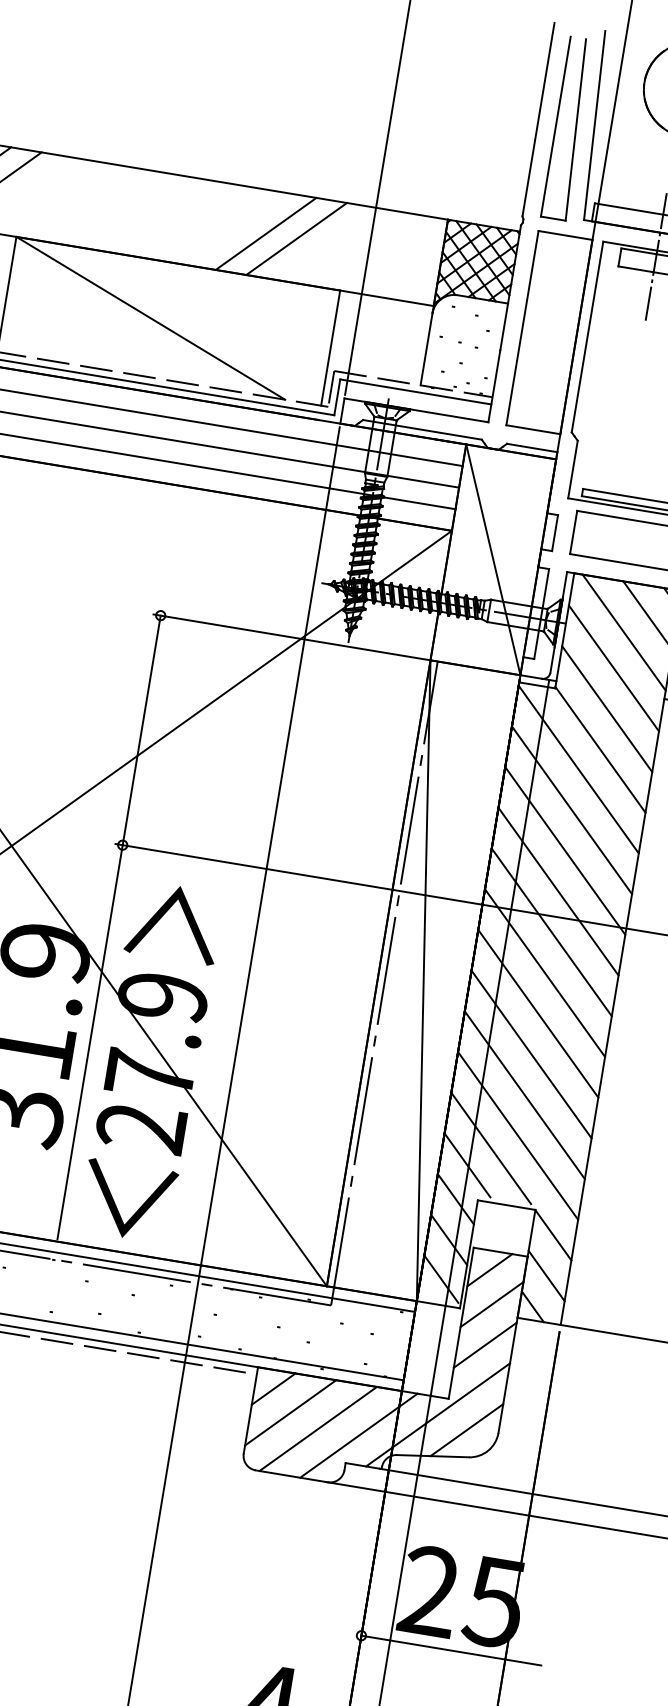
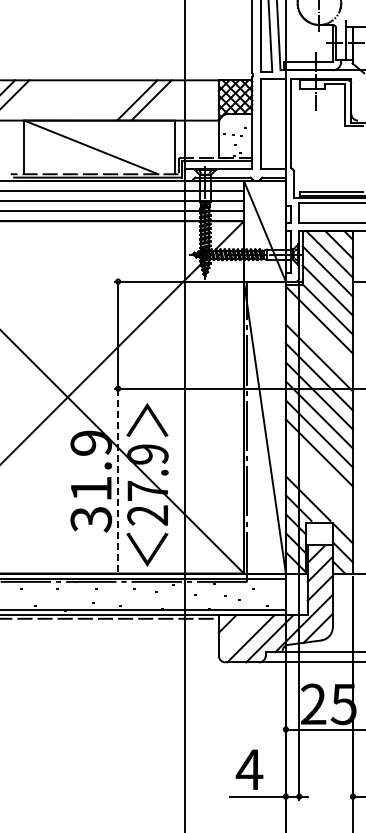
line: (570, 808) -> (318, 338), removed
line: (90, 1042) -> (118, 480), solid -> dashed
line: (522, 1093) -> (318, 471), removed
line: (516, 1134) -> (318, 490), removed
line: (289, 1412) -> (236, 633), removed

